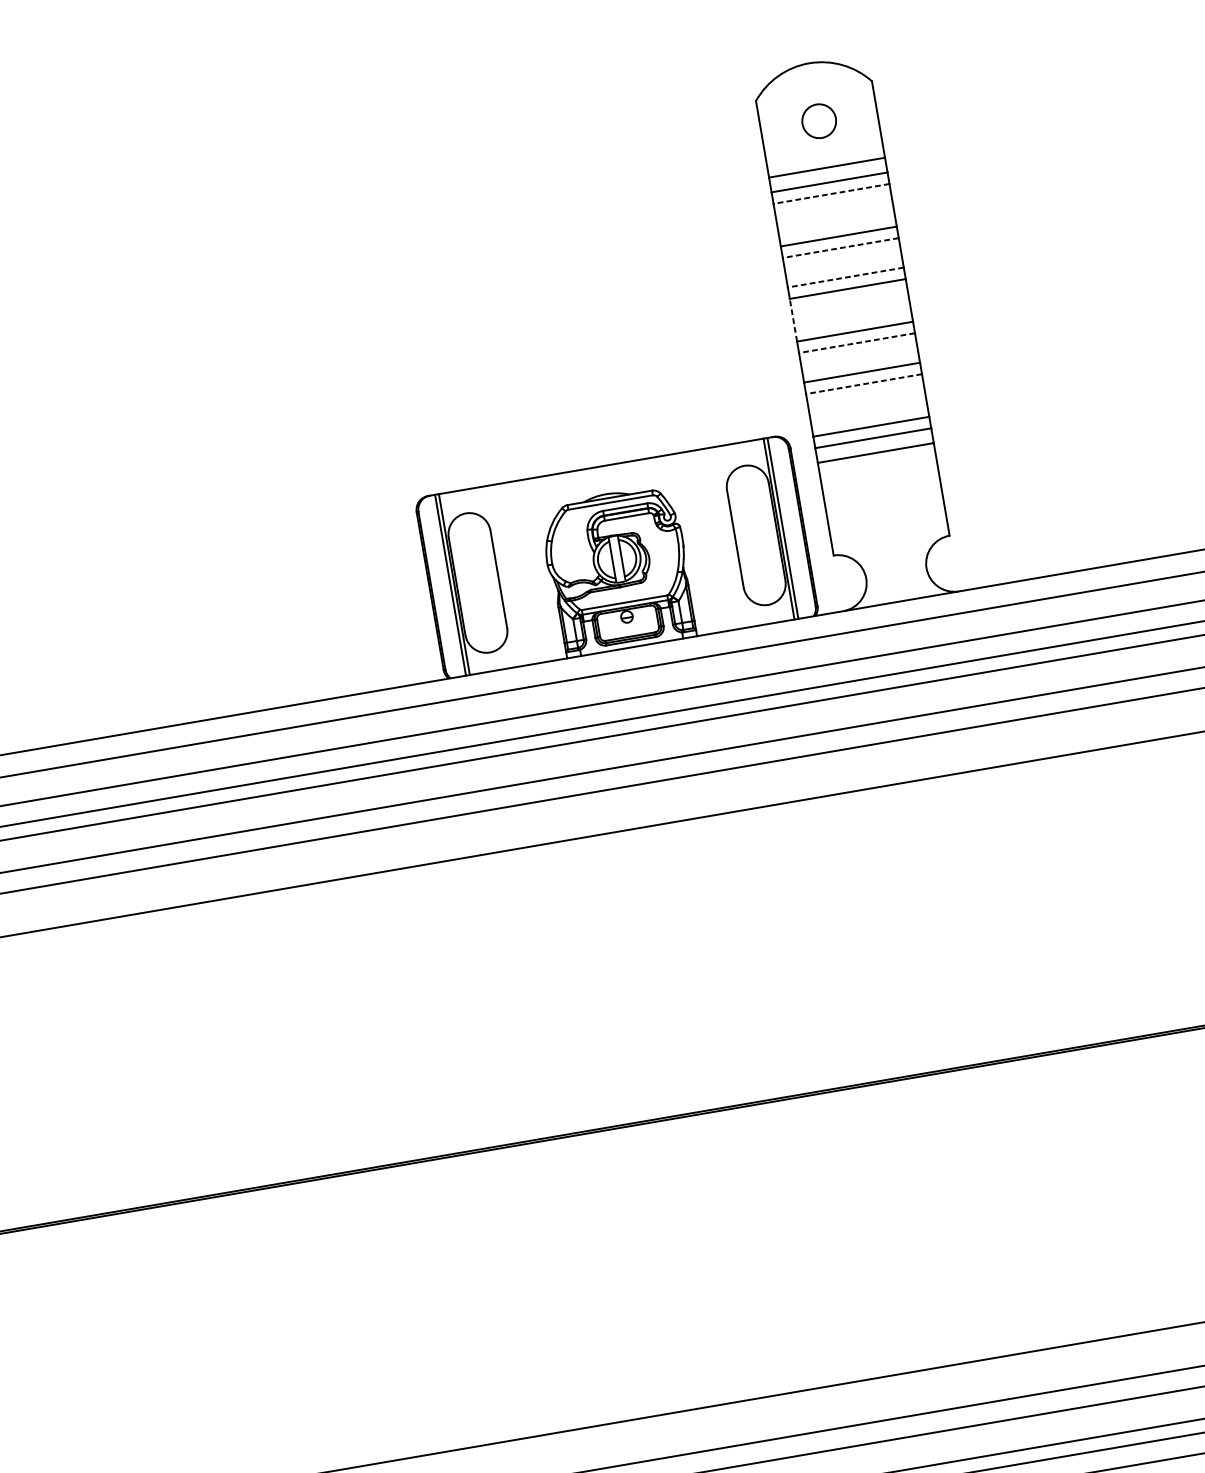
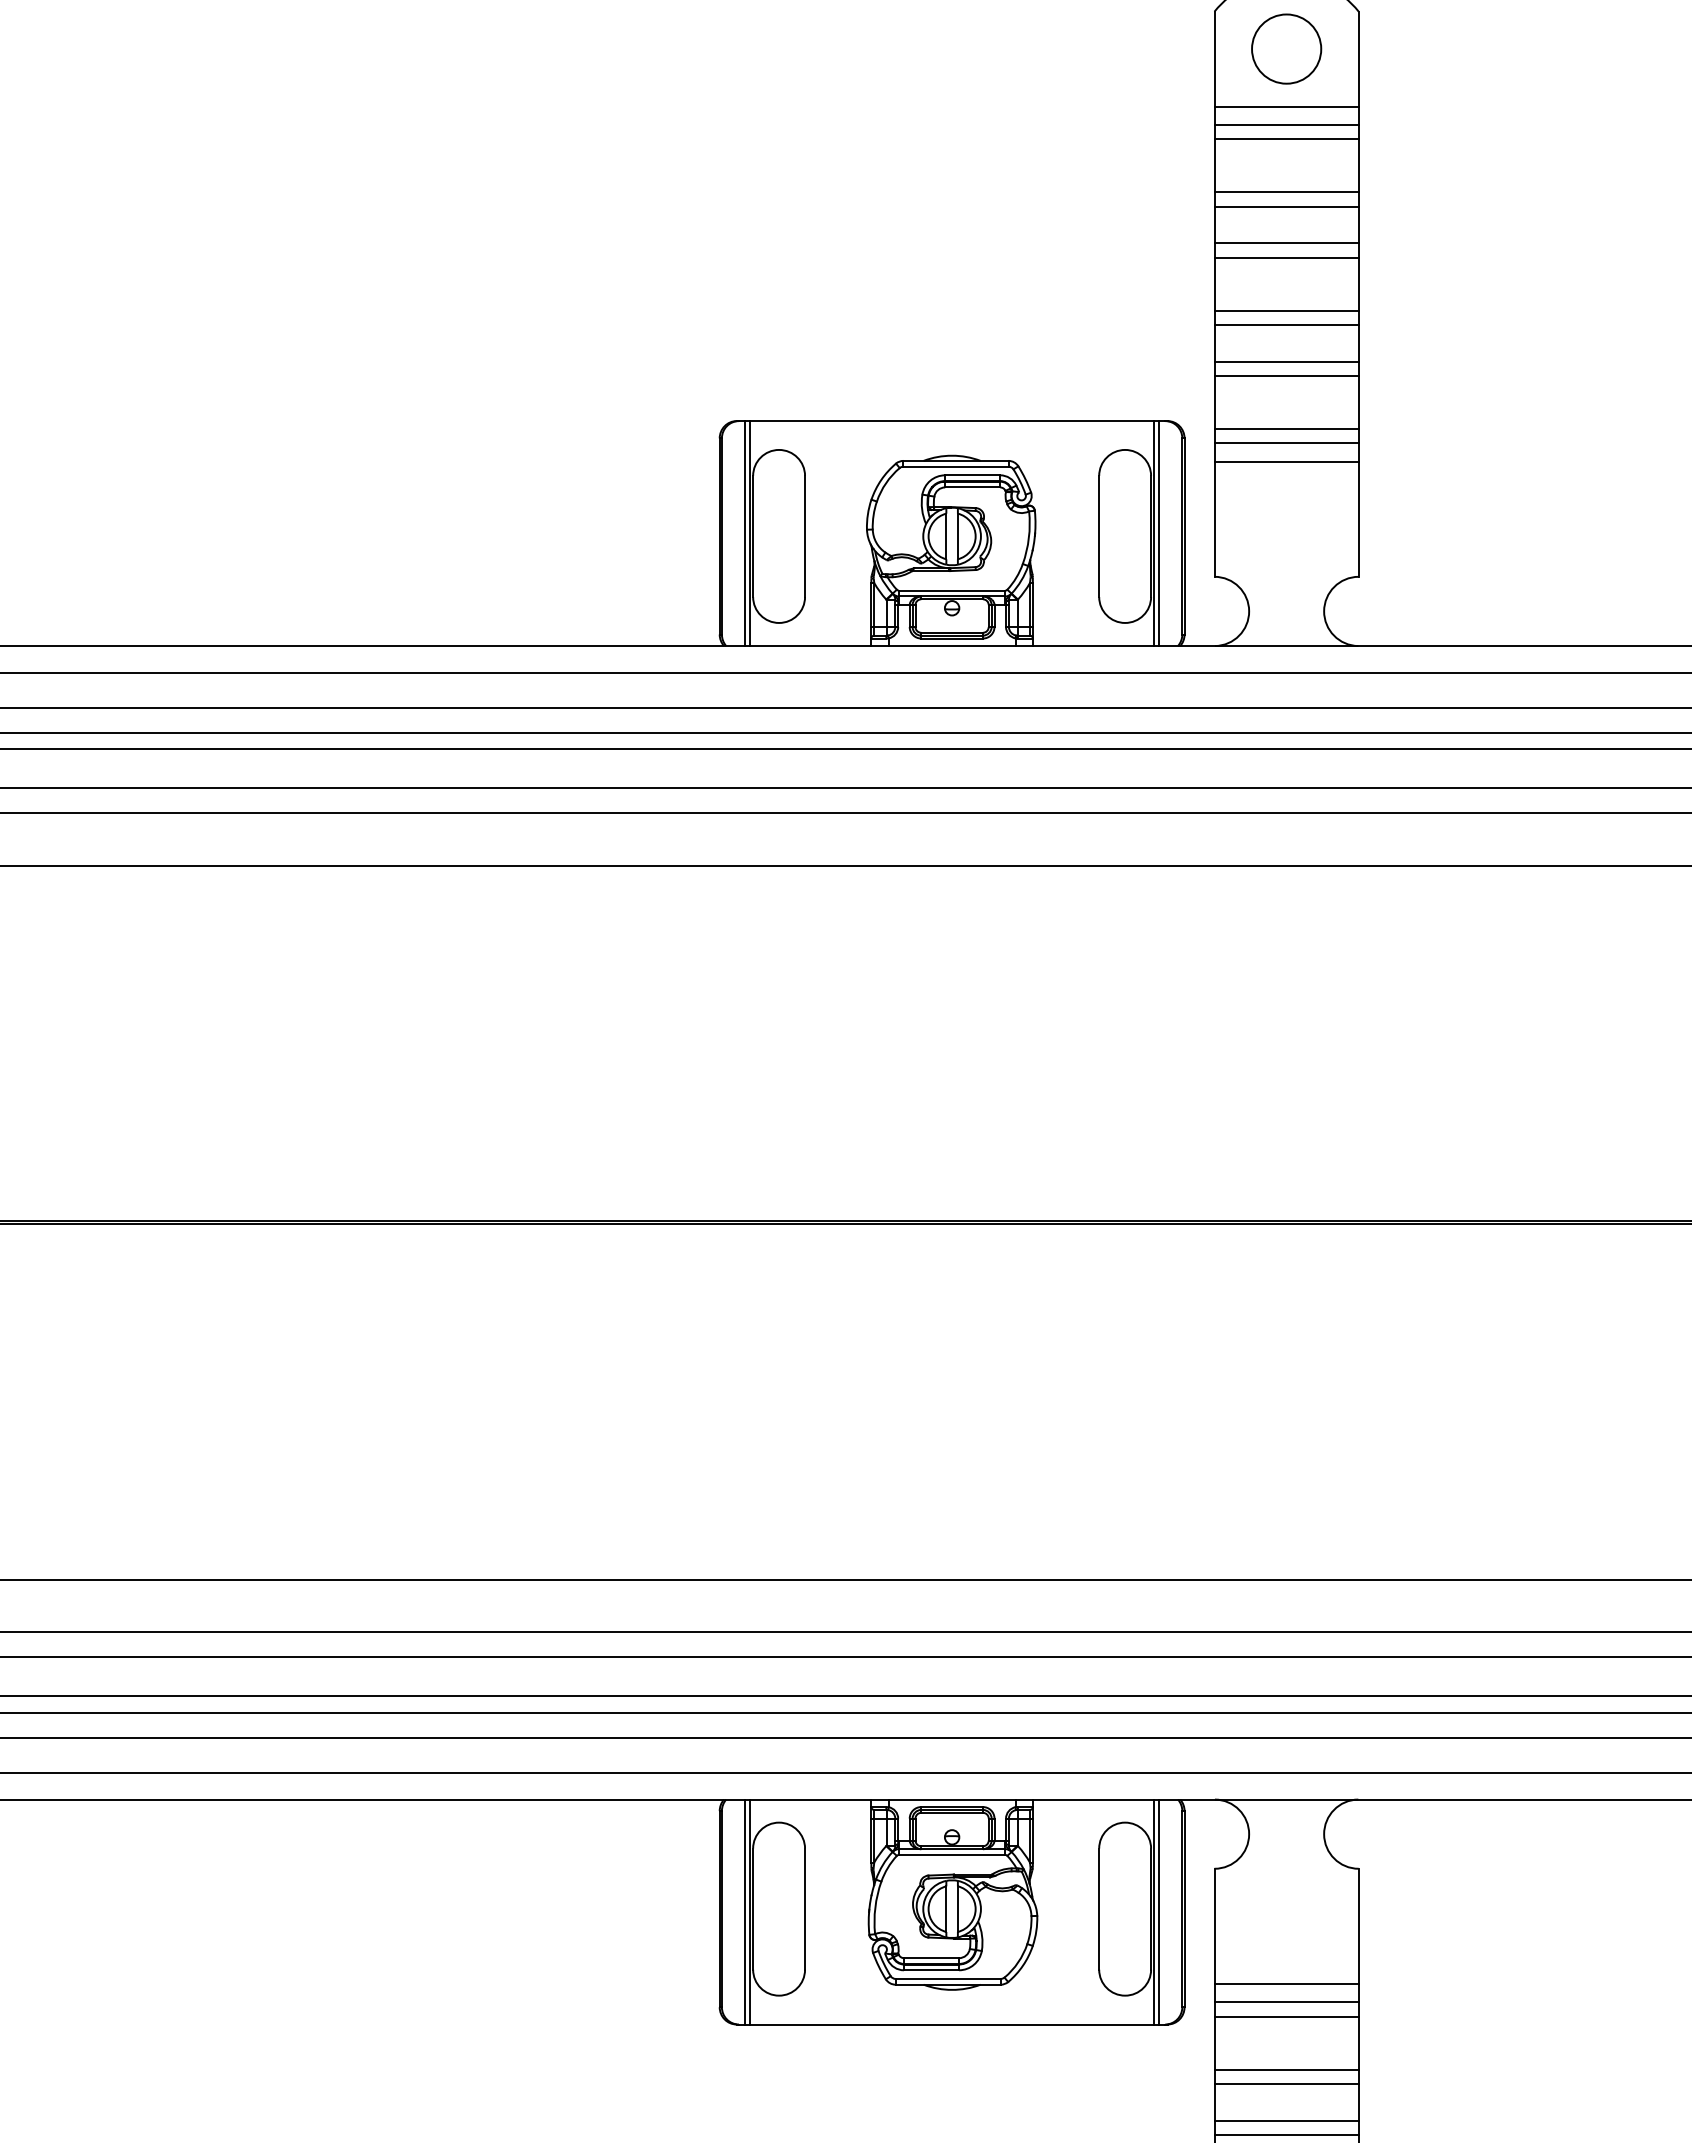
circle: (818, 120) -> (1286, 48), size x1.67
line: (831, 194) -> (1286, 139), dashed -> solid
line: (840, 247) -> (1286, 206), dashed -> solid
line: (845, 277) -> (1286, 243), dashed -> solid
line: (793, 320) -> (1214, 284), dashed -> solid
line: (856, 342) -> (1286, 324), dashed -> solid
line: (863, 383) -> (1286, 375), dashed -> solid

